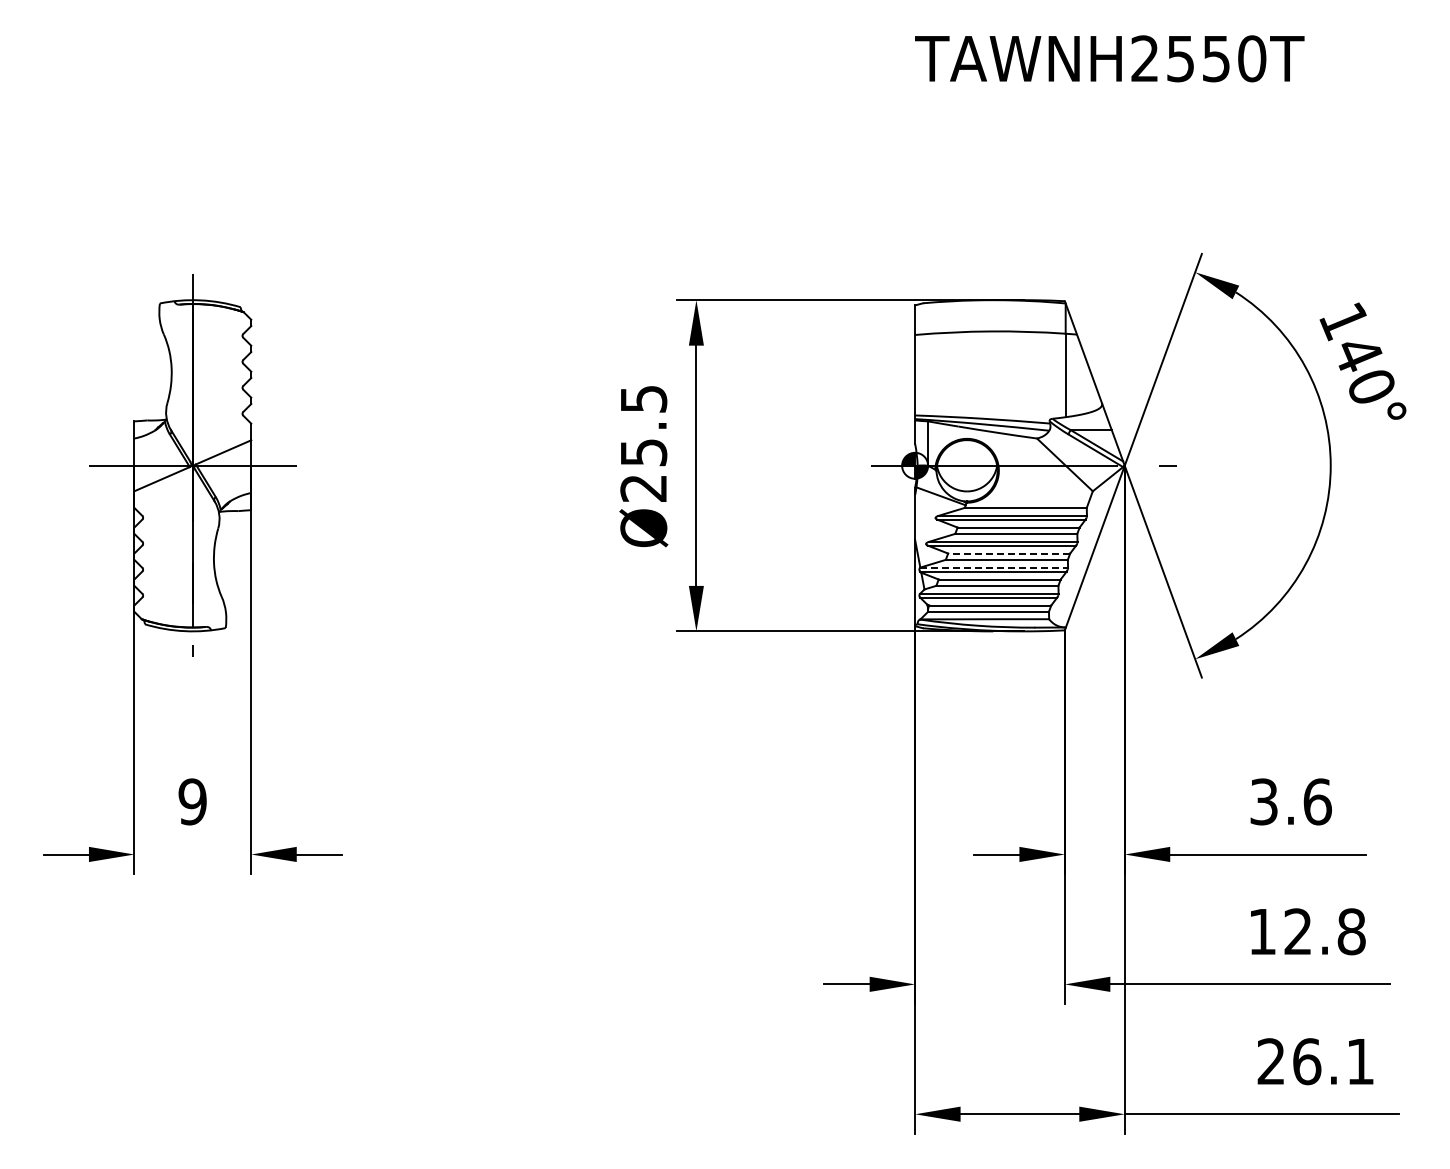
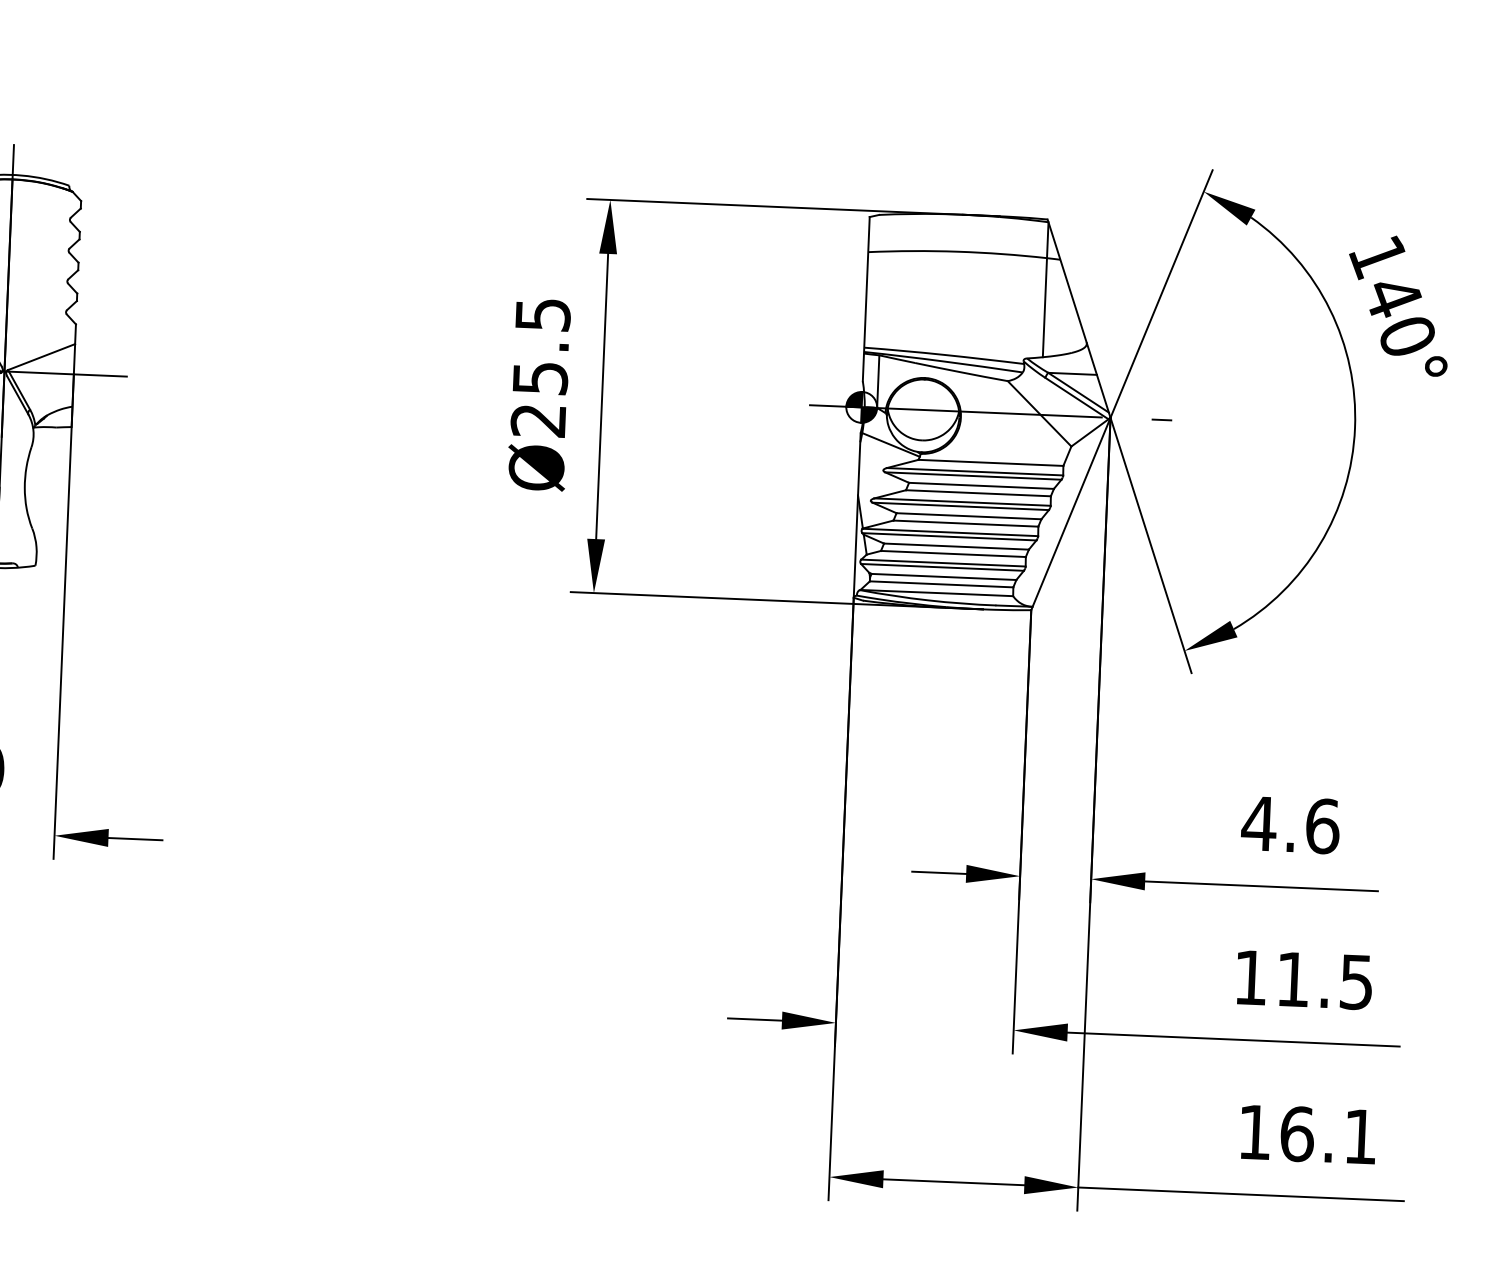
line: (1008, 553) -> (968, 516), dashed -> solid
line: (994, 567) -> (950, 532), dashed -> solid
text: (1263, 801) -> (1258, 823), 3.6 -> 4.6
text: (1324, 931) -> (1324, 980), 12.8 -> 11.5
text: (1270, 1061) -> (1253, 1132), 26.1 -> 16.1

